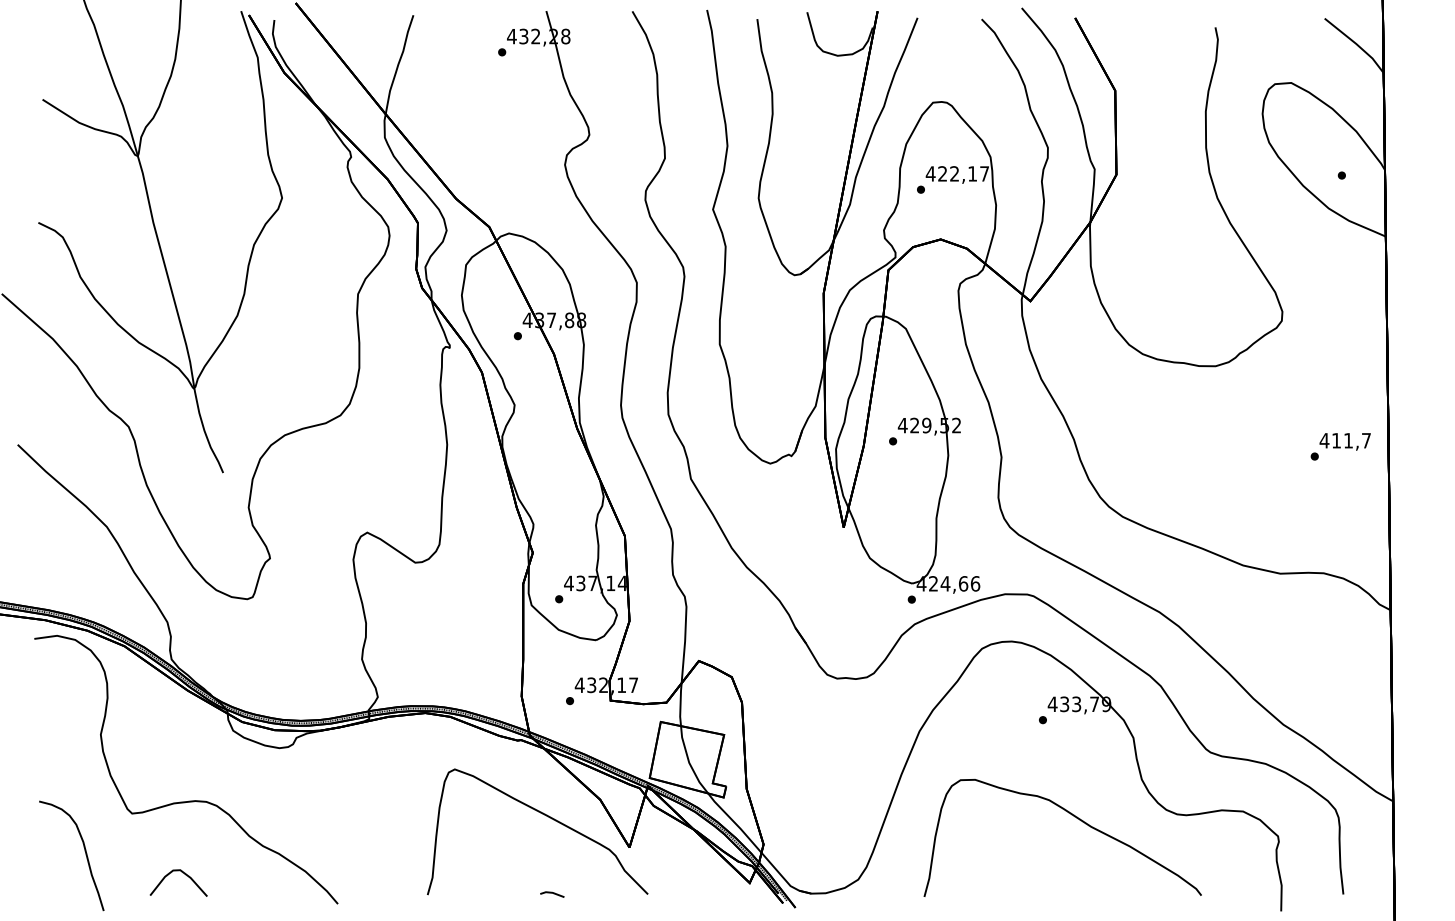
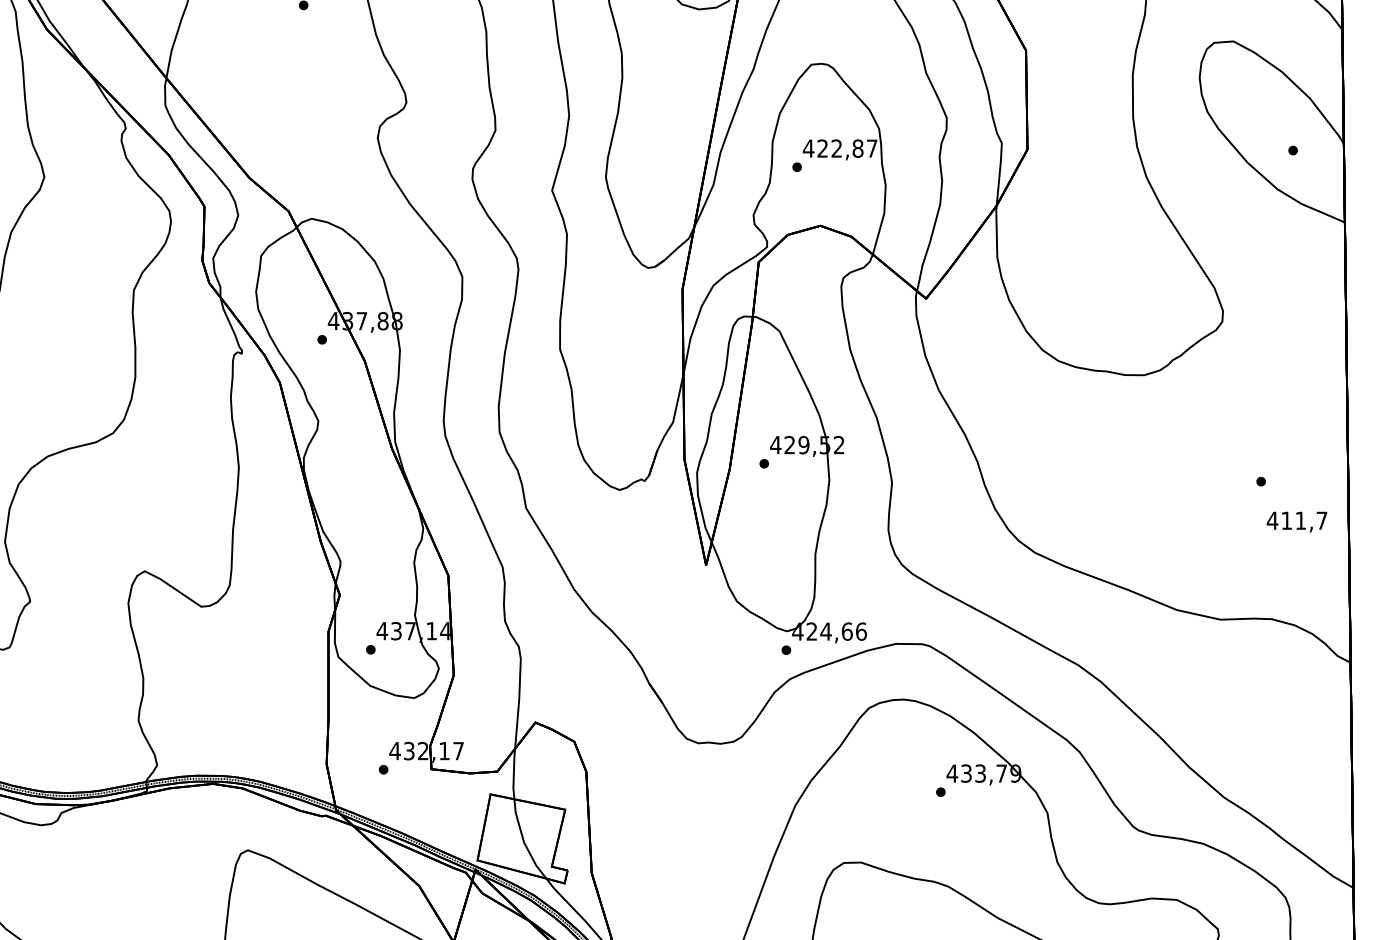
text: (972, 173) -> (857, 148), 422,17 -> 422,87
text: (1344, 441) -> (1296, 521), moved

